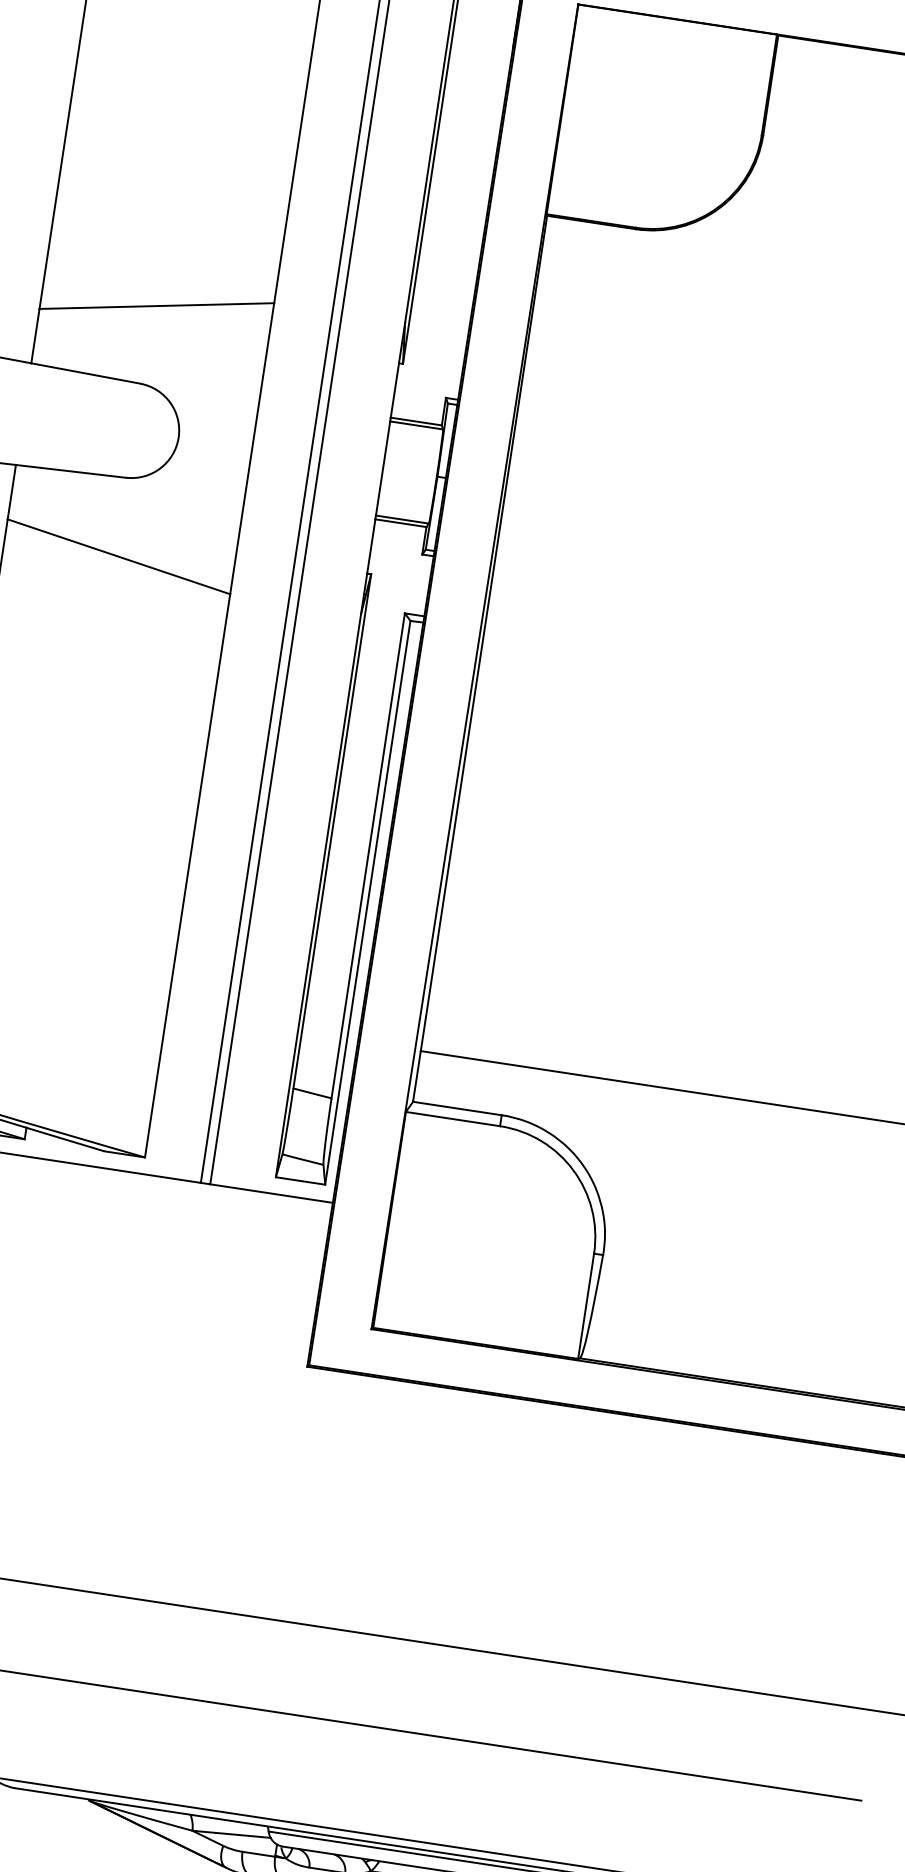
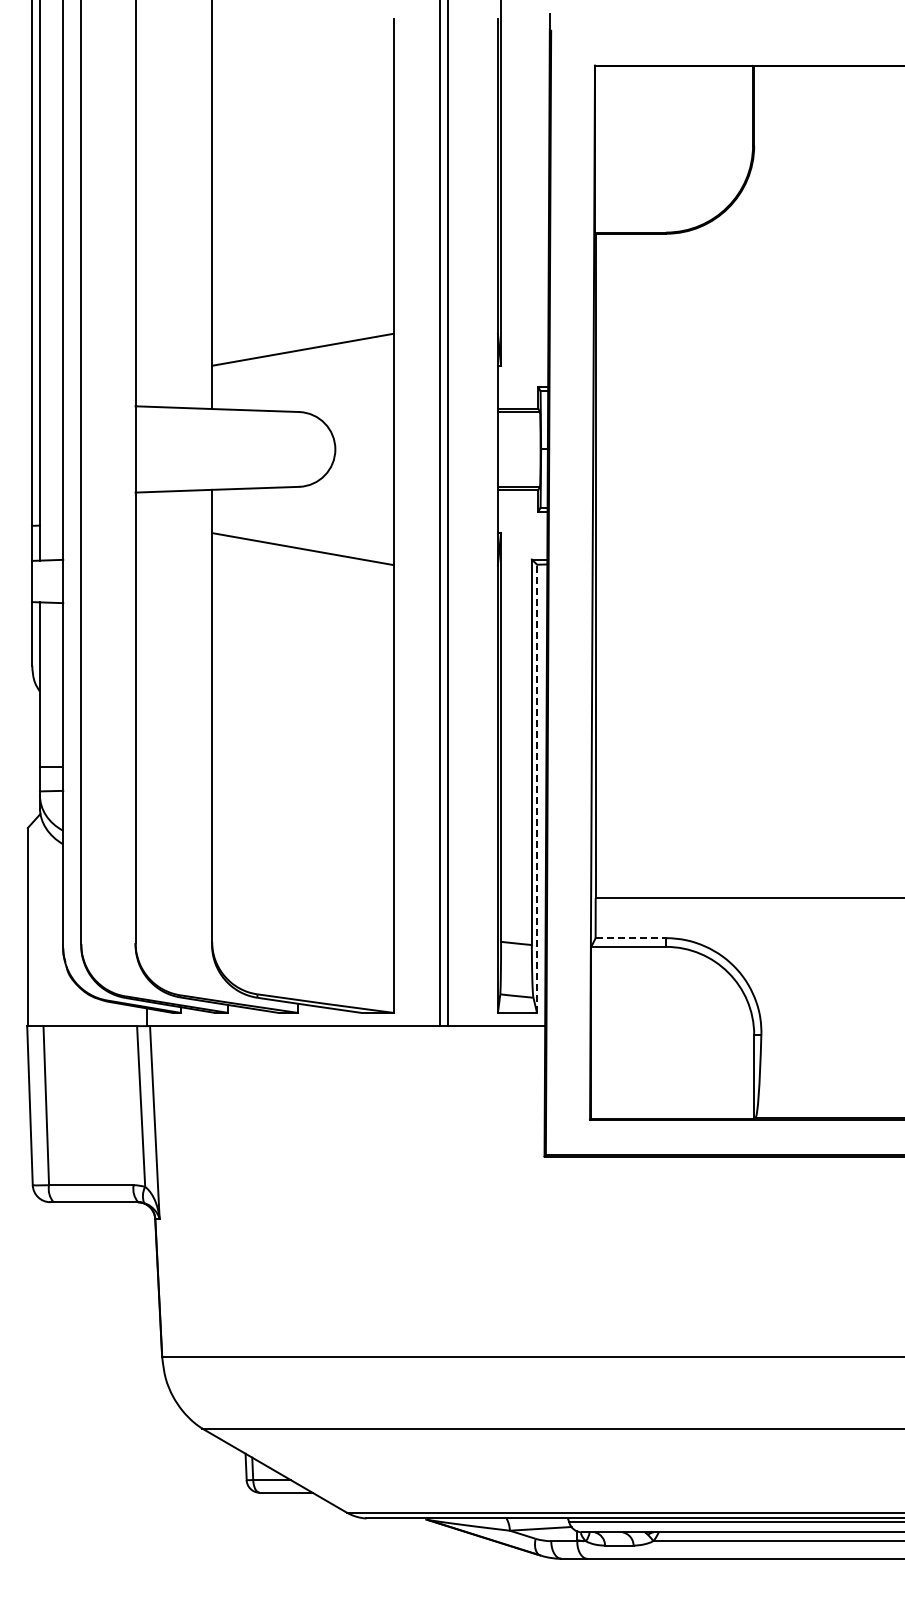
line: (368, 902) -> (537, 788), solid -> dashed
line: (458, 1109) -> (631, 938), solid -> dashed

